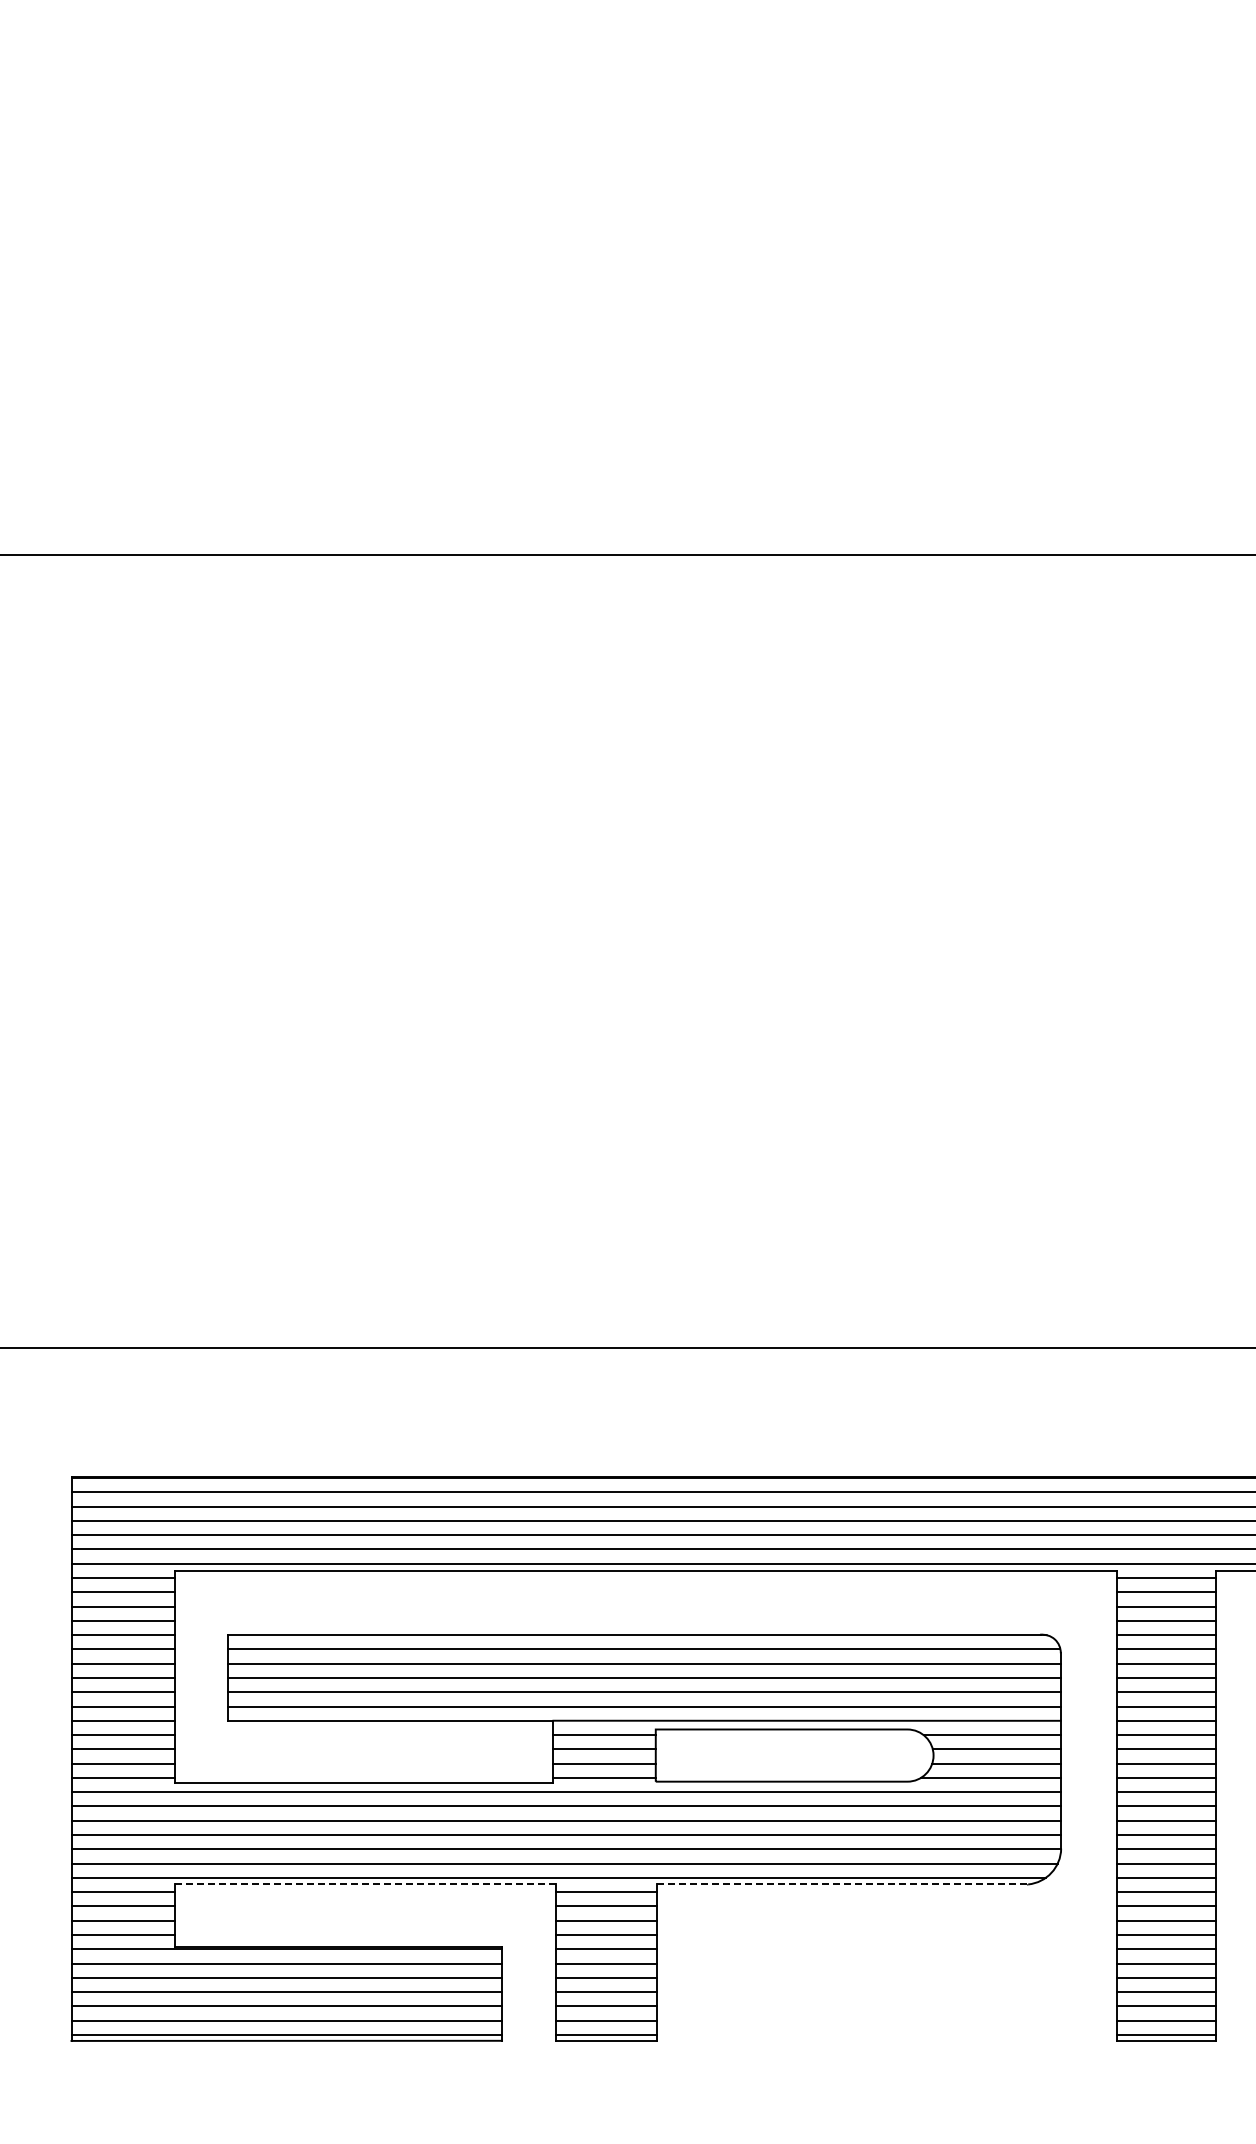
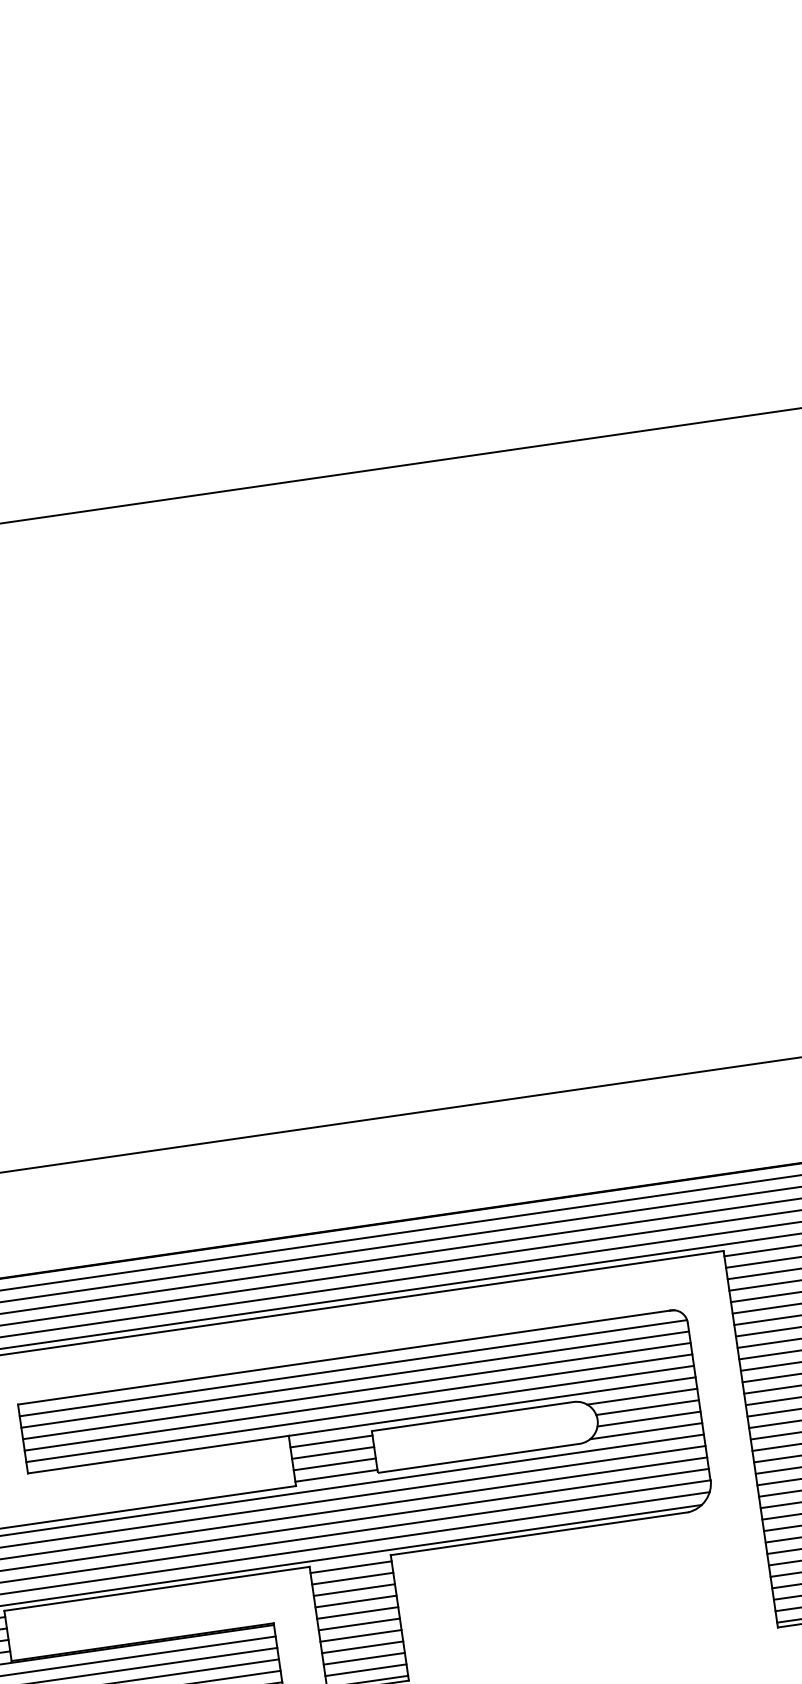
line: (365, 1884) -> (157, 1588), dashed -> solid
line: (842, 1884) -> (539, 1533), dashed -> solid

